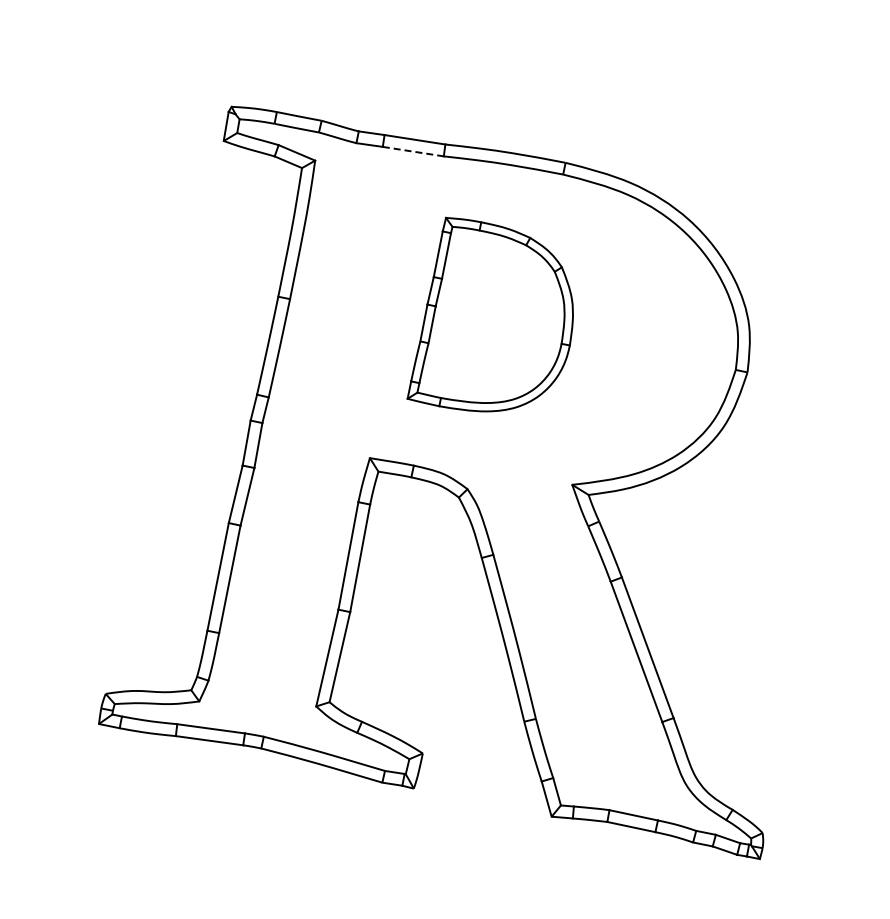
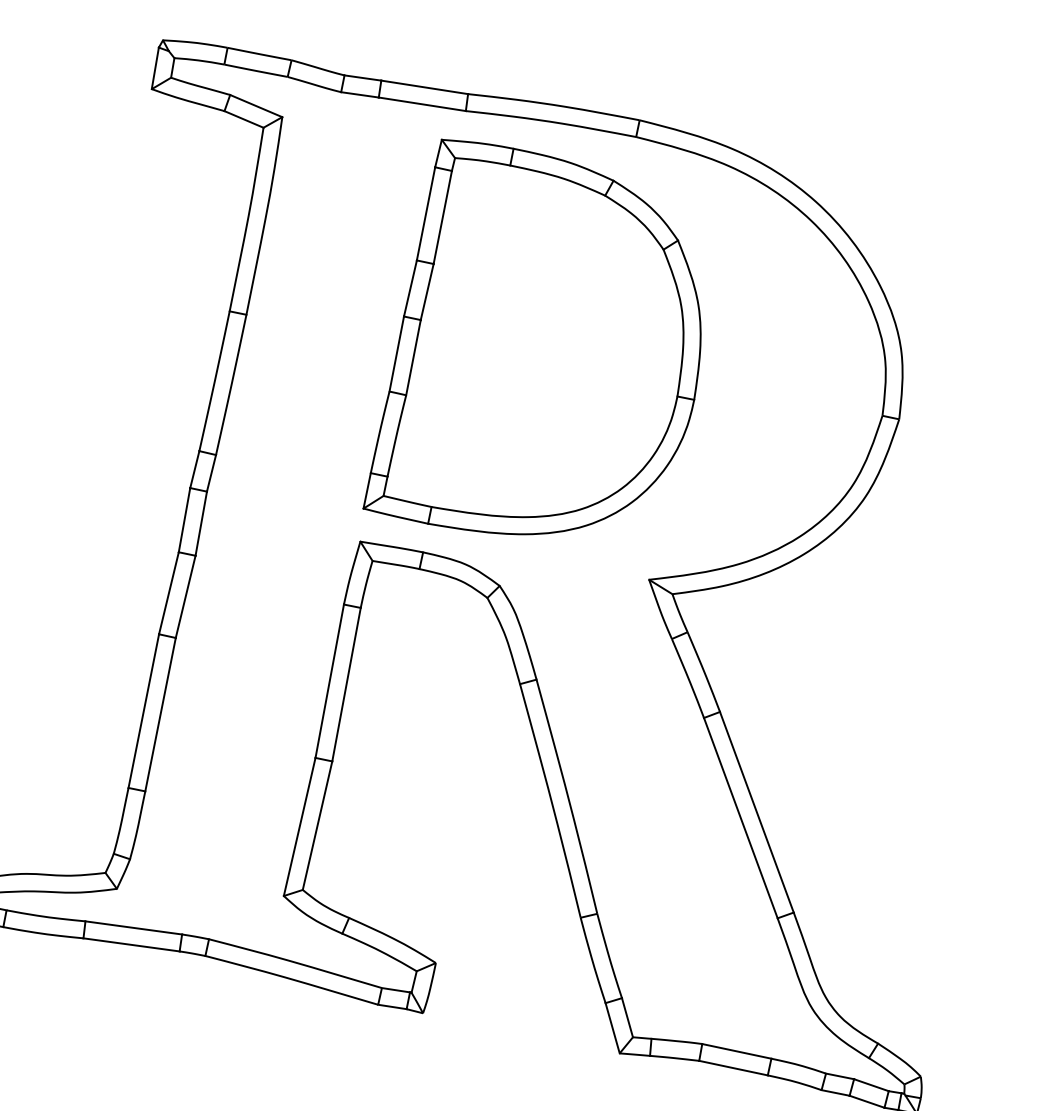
line: (413, 151) -> (422, 104), dashed -> solid
part: (490, 314) -> (532, 336), size x1.43

